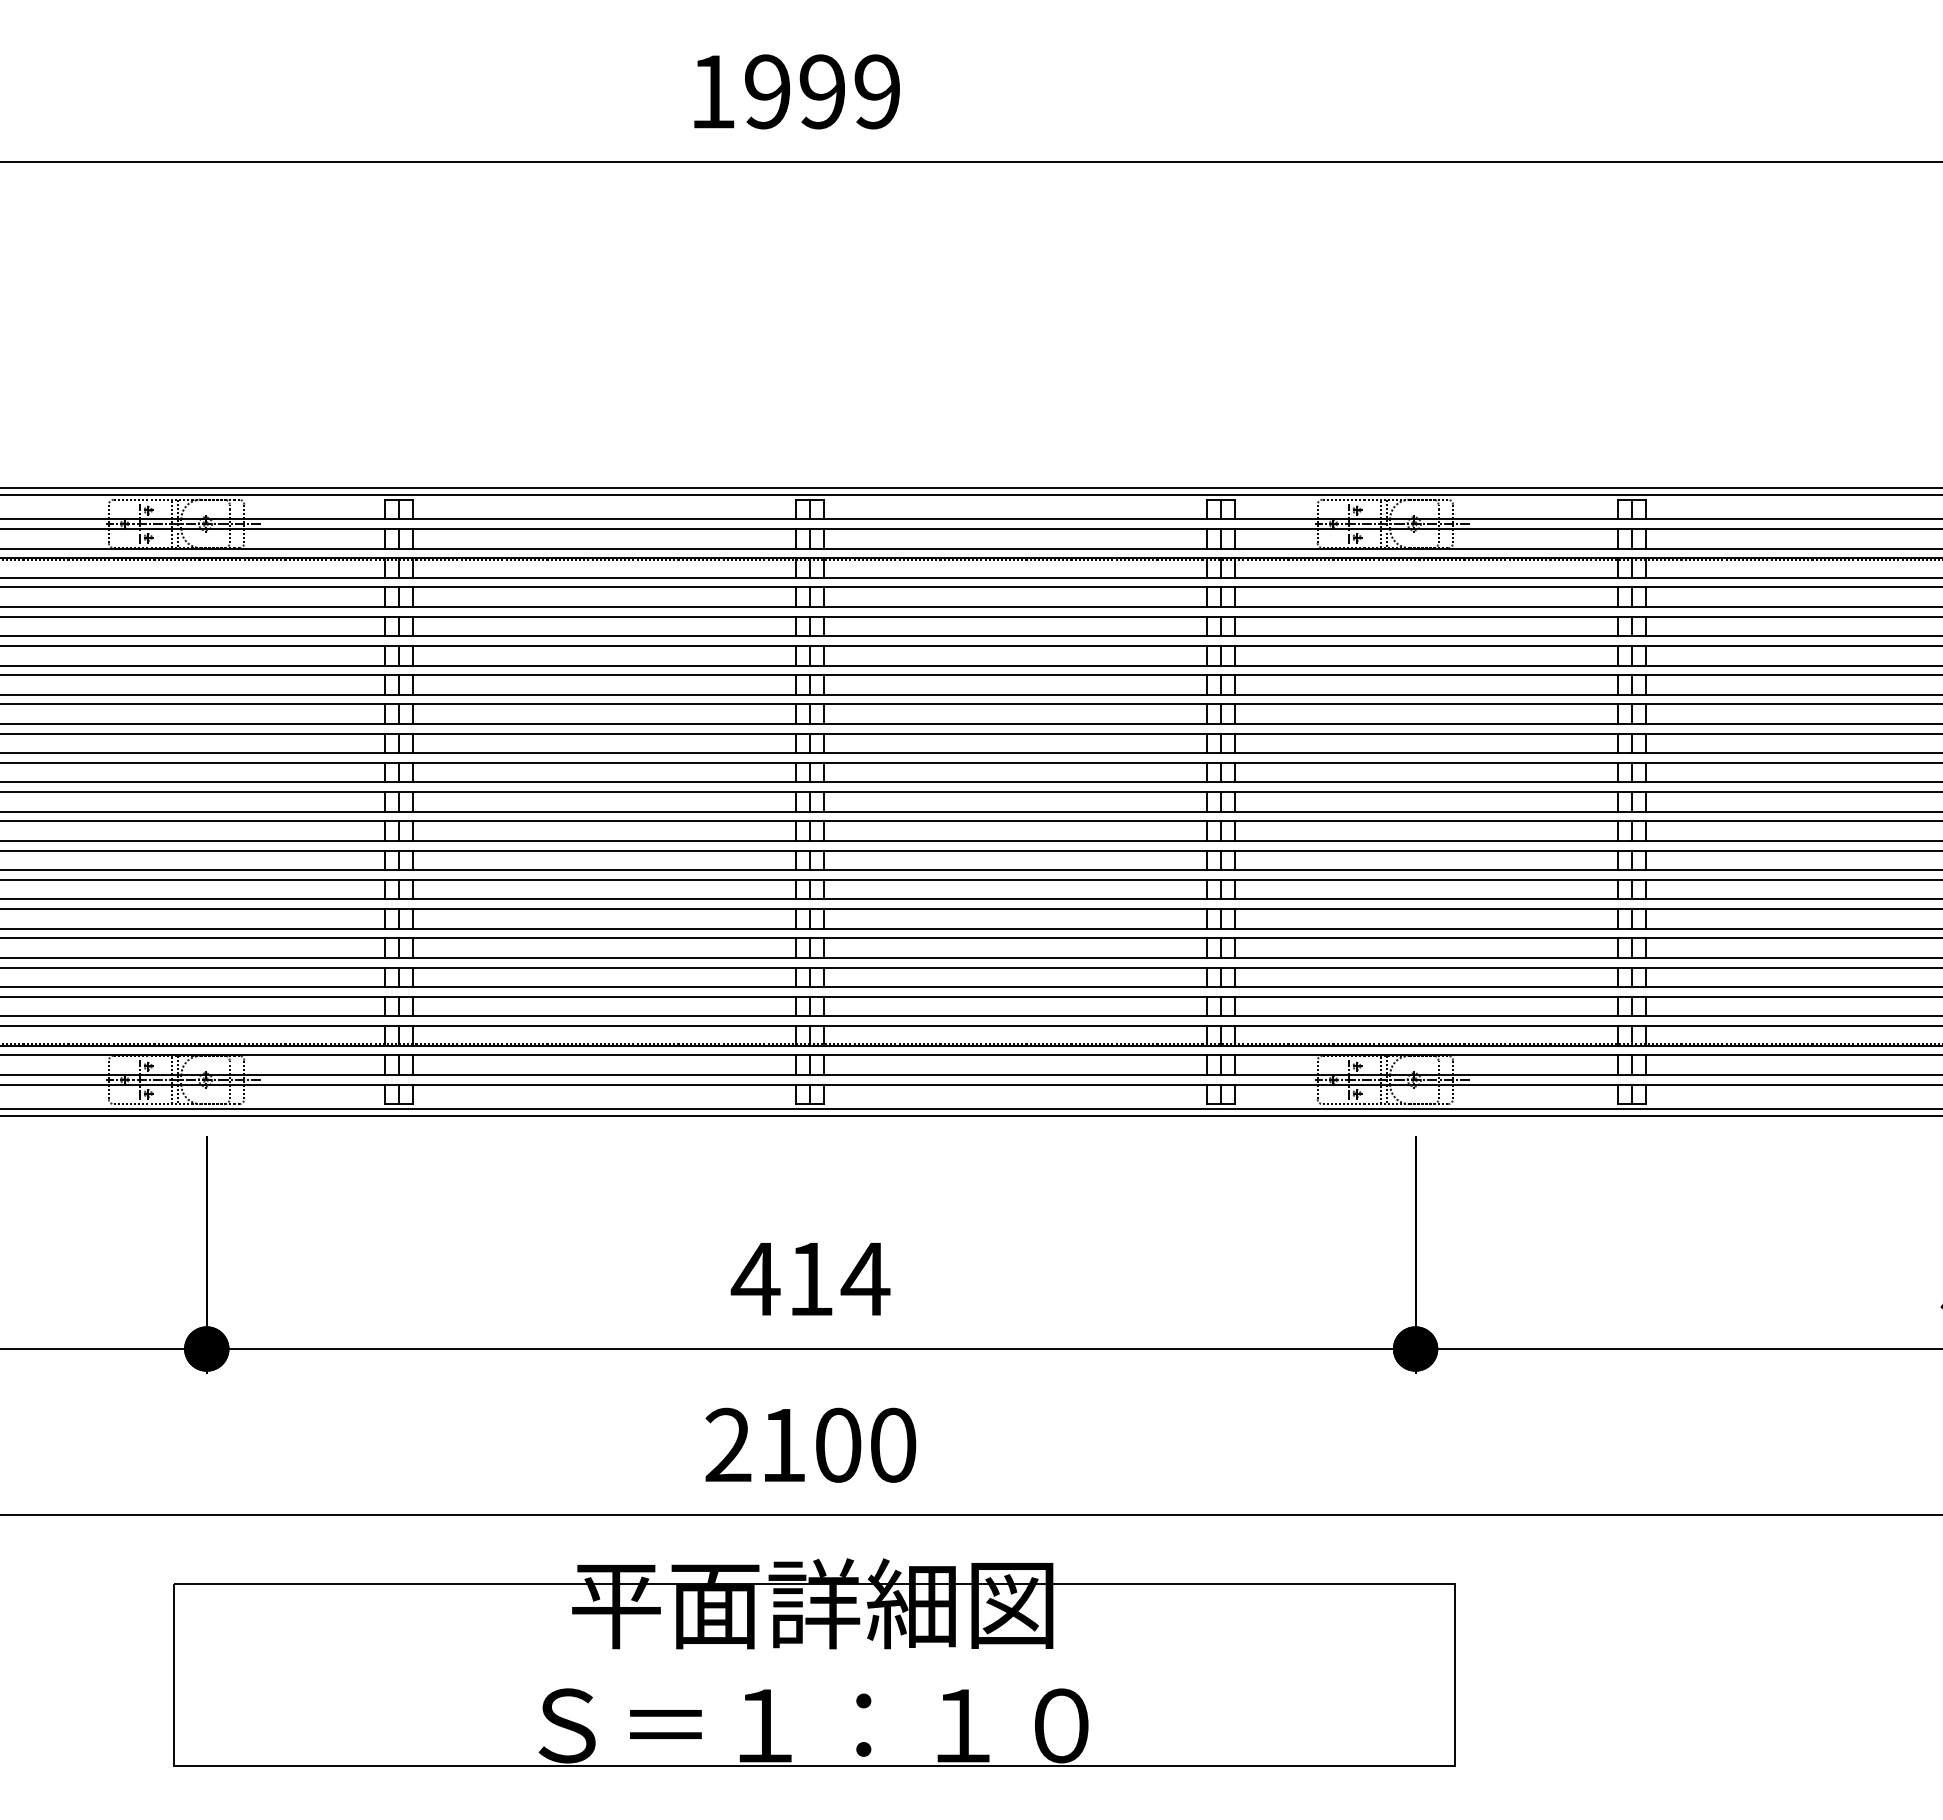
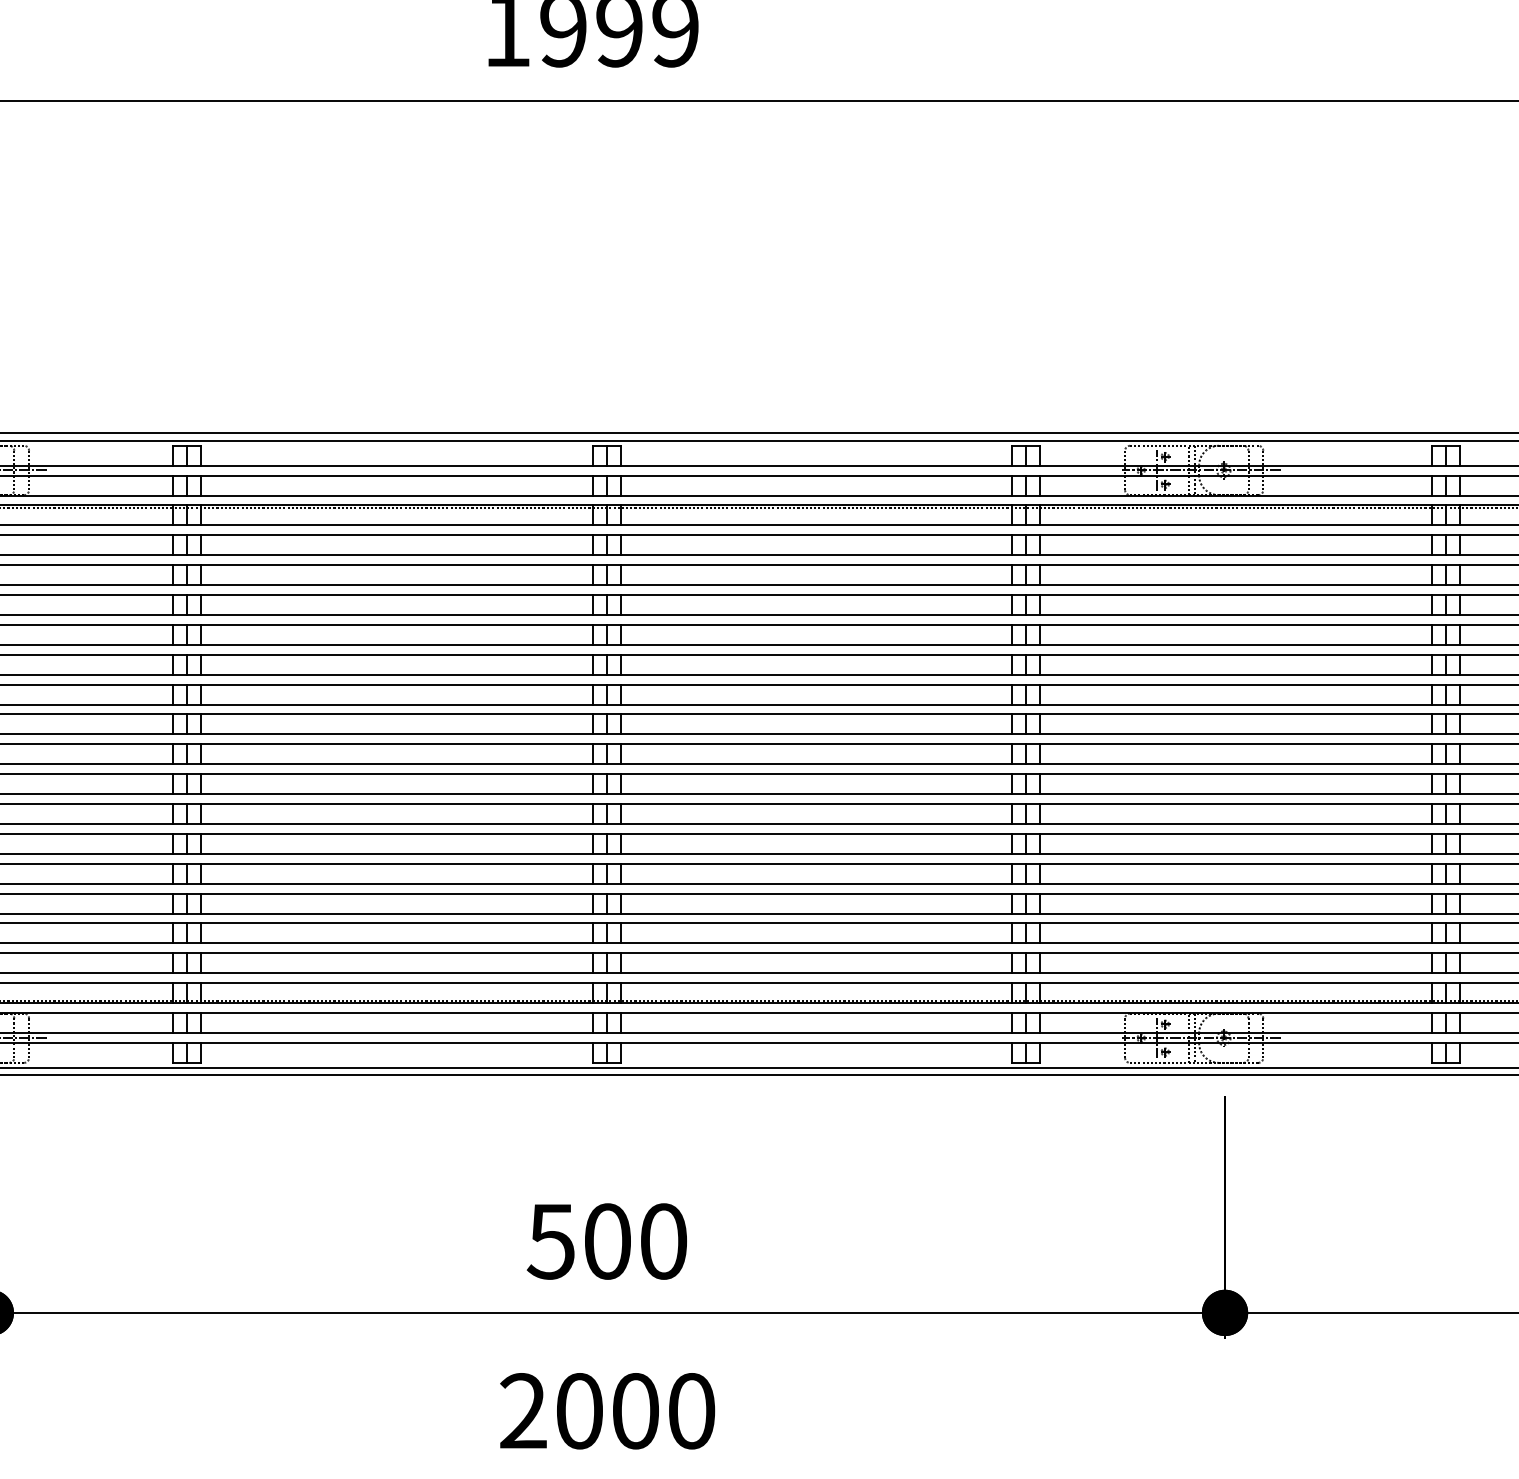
text: (810, 1278) -> (607, 1240), 414 -> 500
text: (783, 1444) -> (579, 1410), 2100 -> 2000

